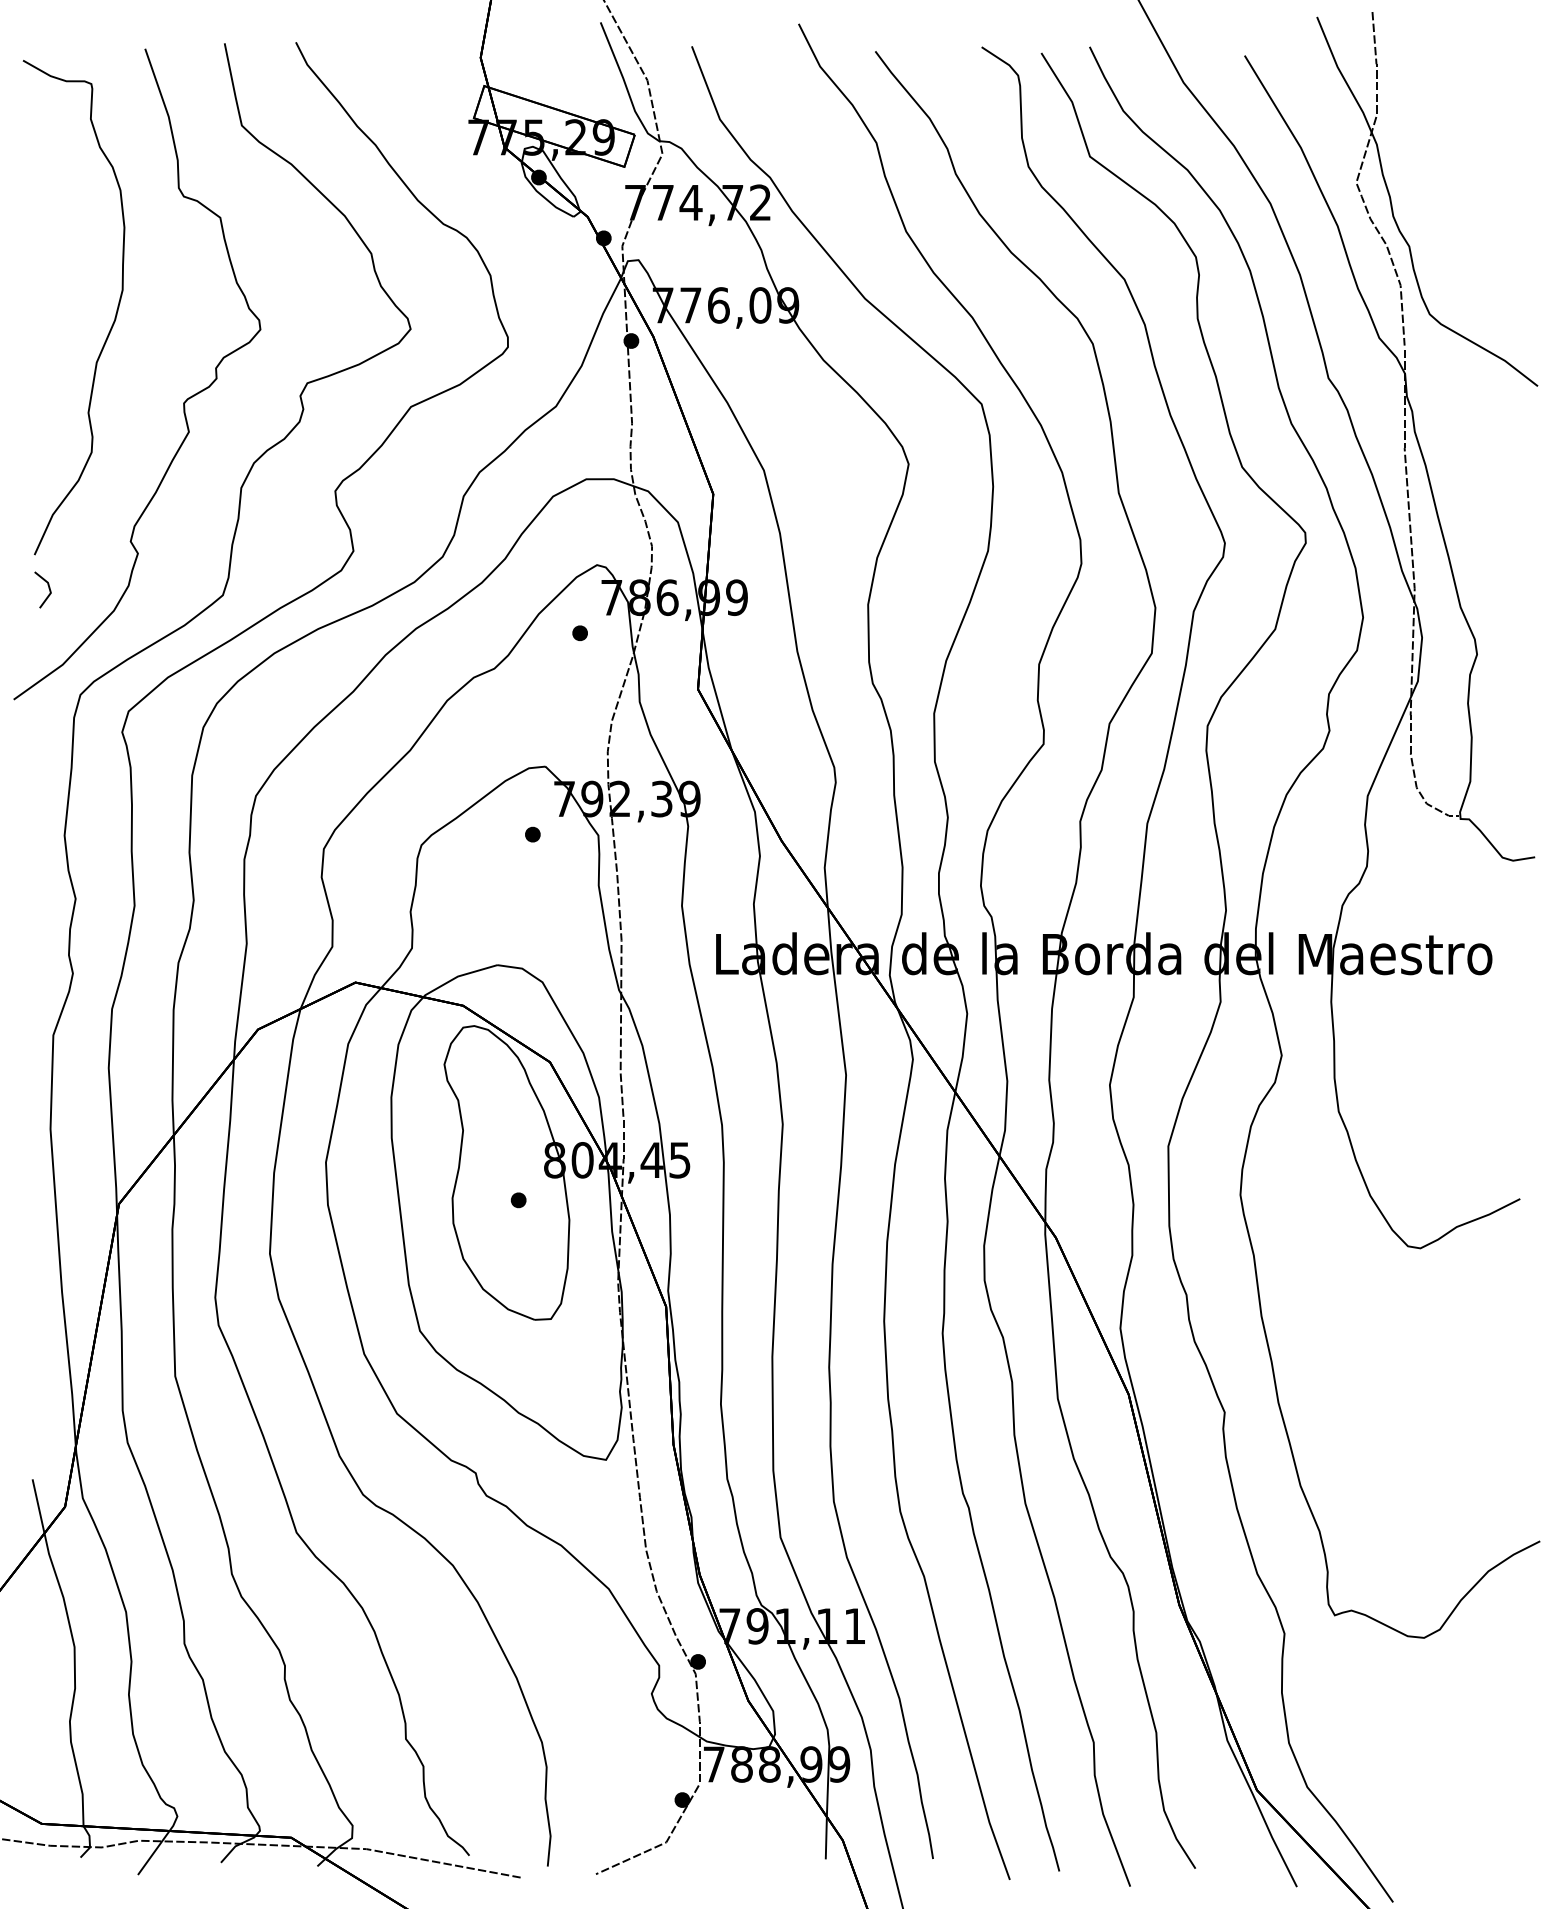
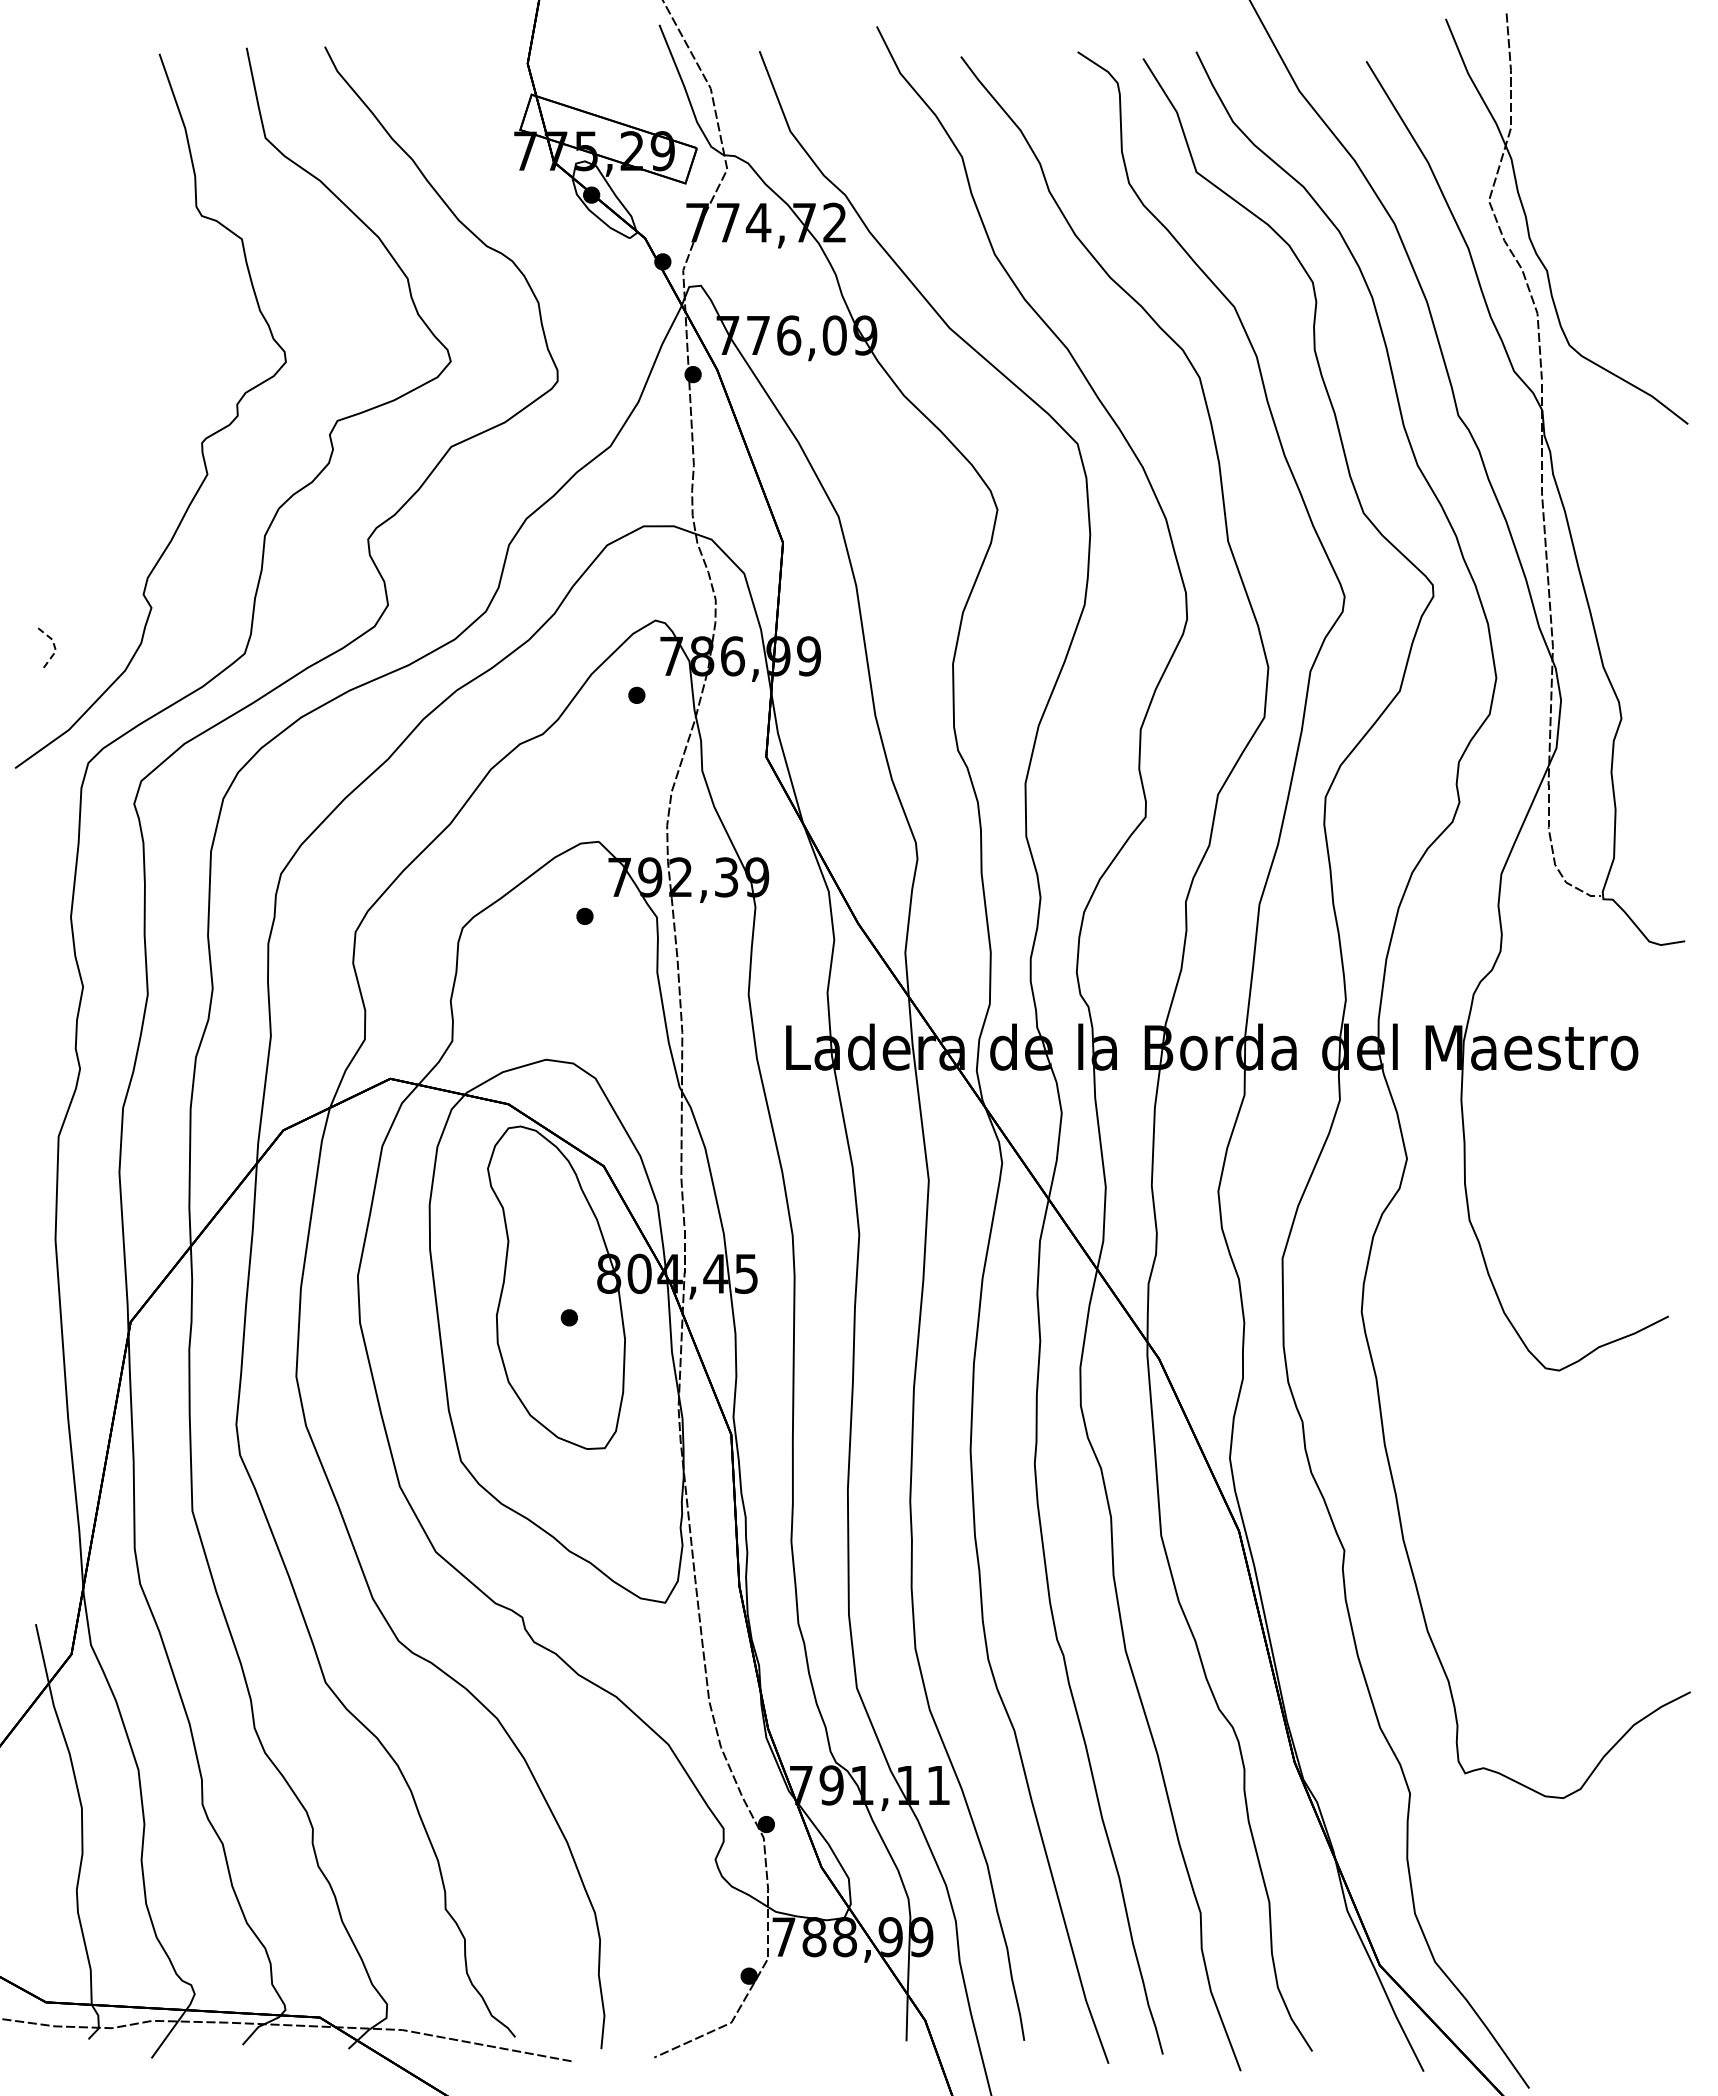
curve: (111, 325) -> (122, 357), removed
line: (49, 588) -> (54, 646), solid -> dashed

